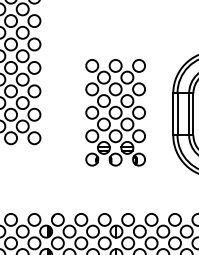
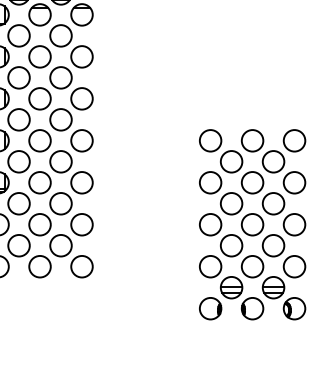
part: (115, 112) -> (252, 224), moved

